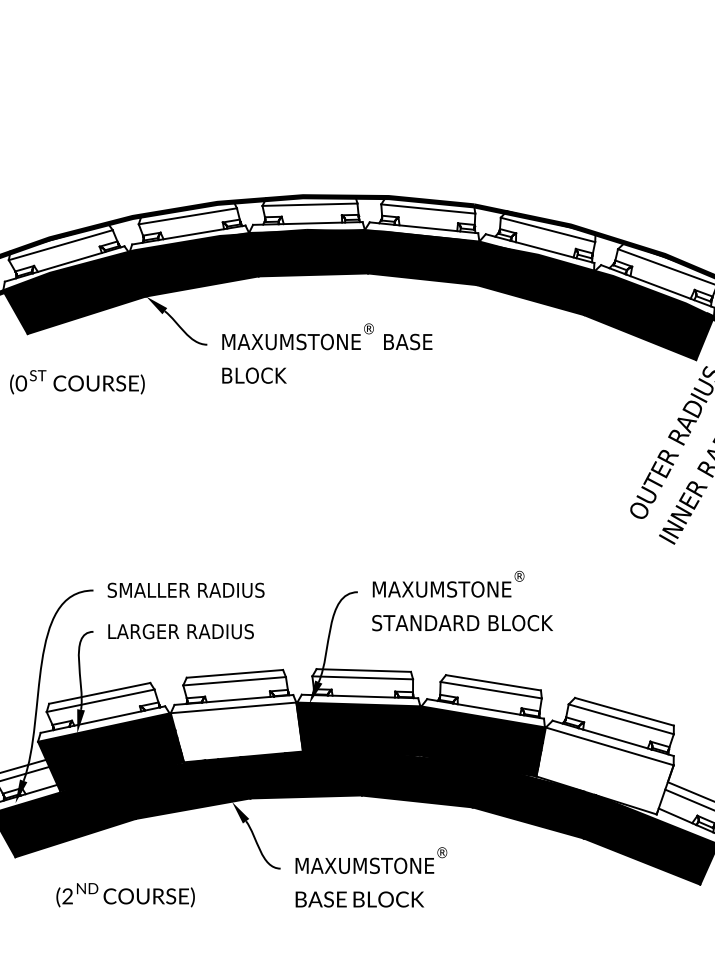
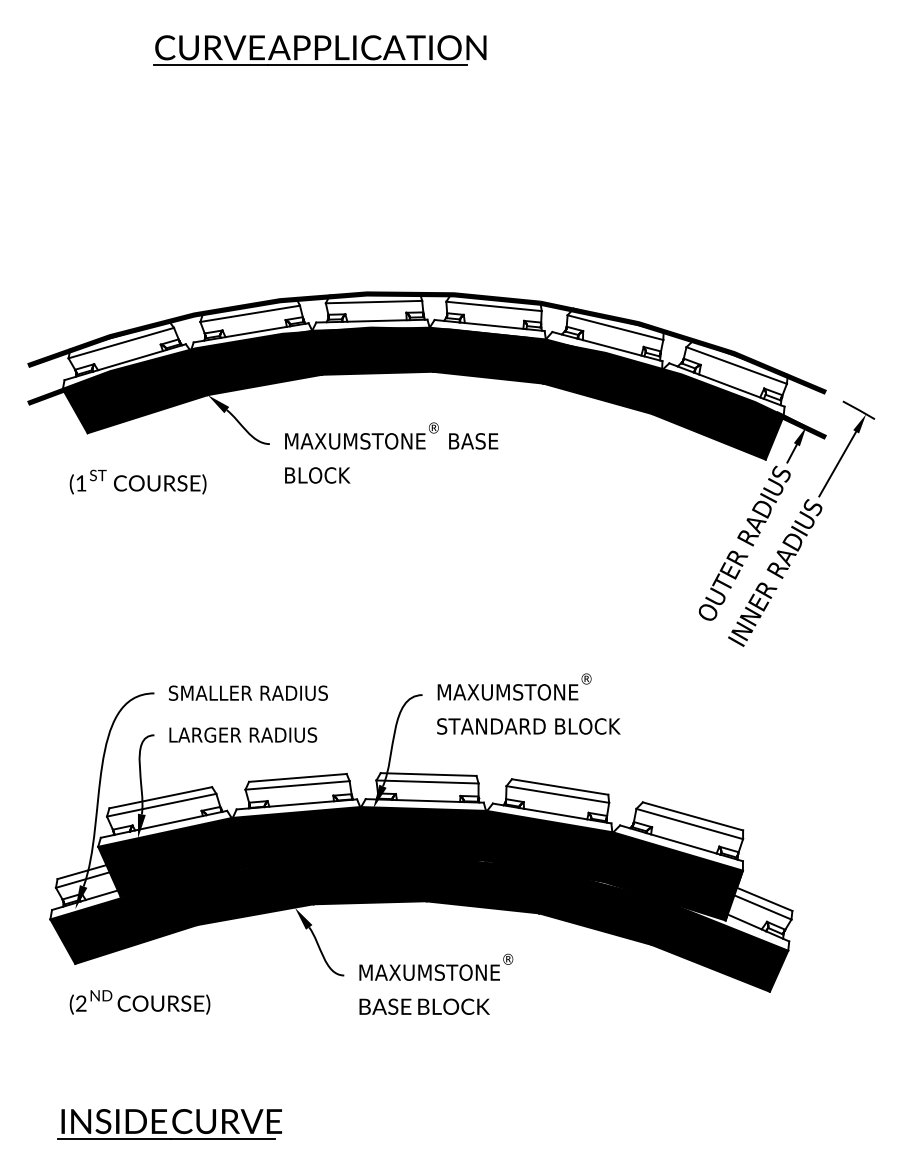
text: (21, 383) -> (81, 483), (0 -> (1
fill: (236, 732) -> (299, 837), added
fill: (604, 771) -> (672, 876), added
text: (125, 895) -> (139, 1002), moved

